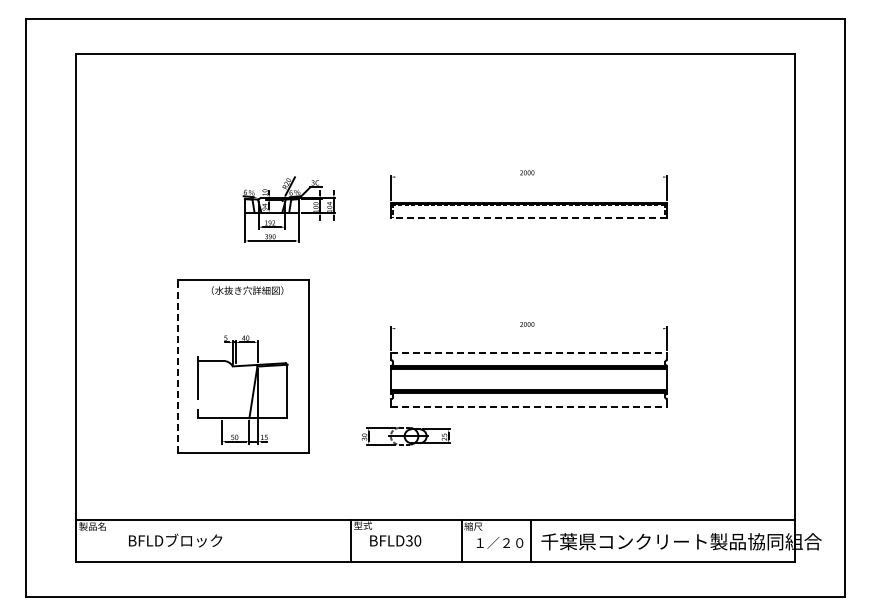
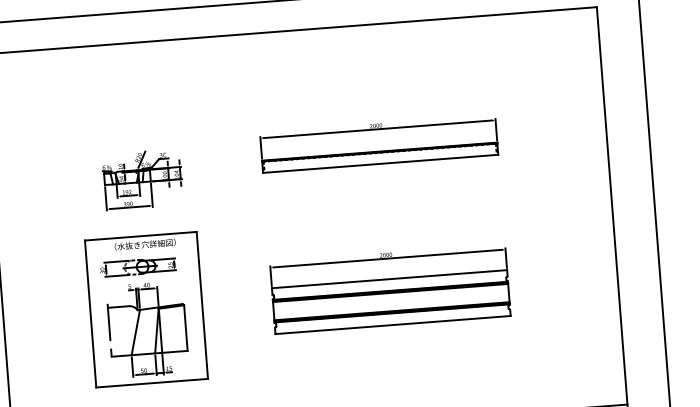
line: (529, 177) -> (378, 129), added
part: (288, 209) -> (141, 179), moved
line: (529, 217) -> (380, 163), dashed -> solid
line: (529, 328) -> (388, 258), added
line: (529, 352) -> (389, 278), dashed -> solid
line: (177, 366) -> (90, 313), dashed -> solid
line: (228, 392) -> (135, 332), added
line: (529, 406) -> (393, 324), dashed -> solid
part: (405, 436) -> (137, 267), moved

